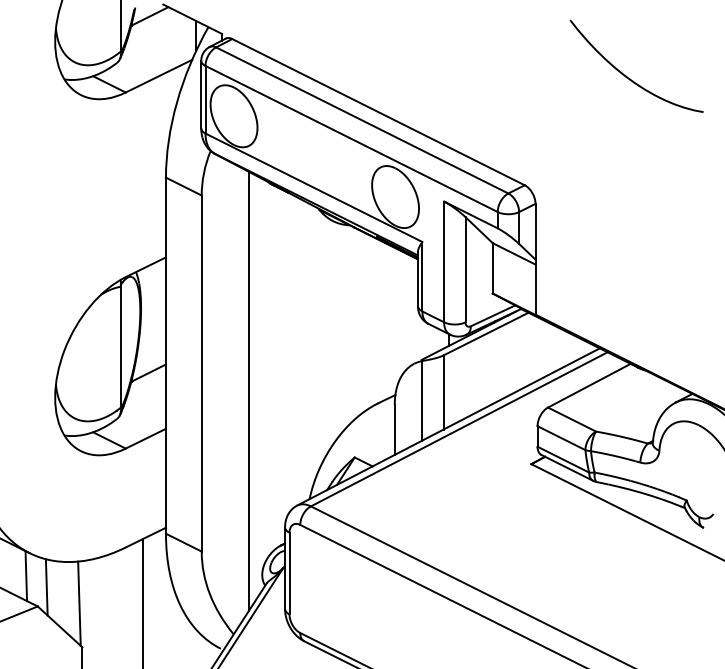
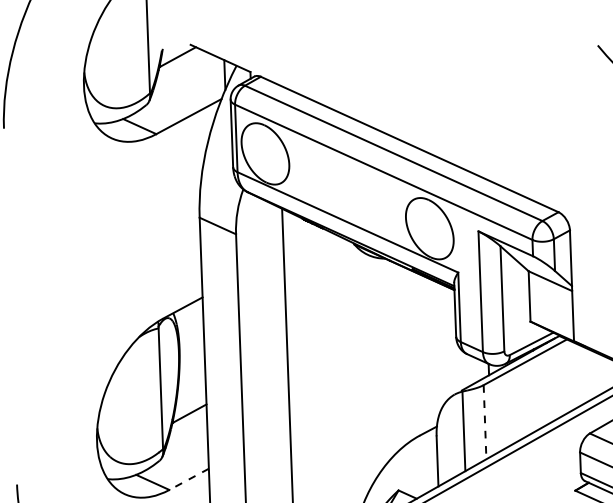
line: (443, 392) -> (484, 422), solid -> dashed
line: (145, 438) -> (188, 479), solid -> dashed

